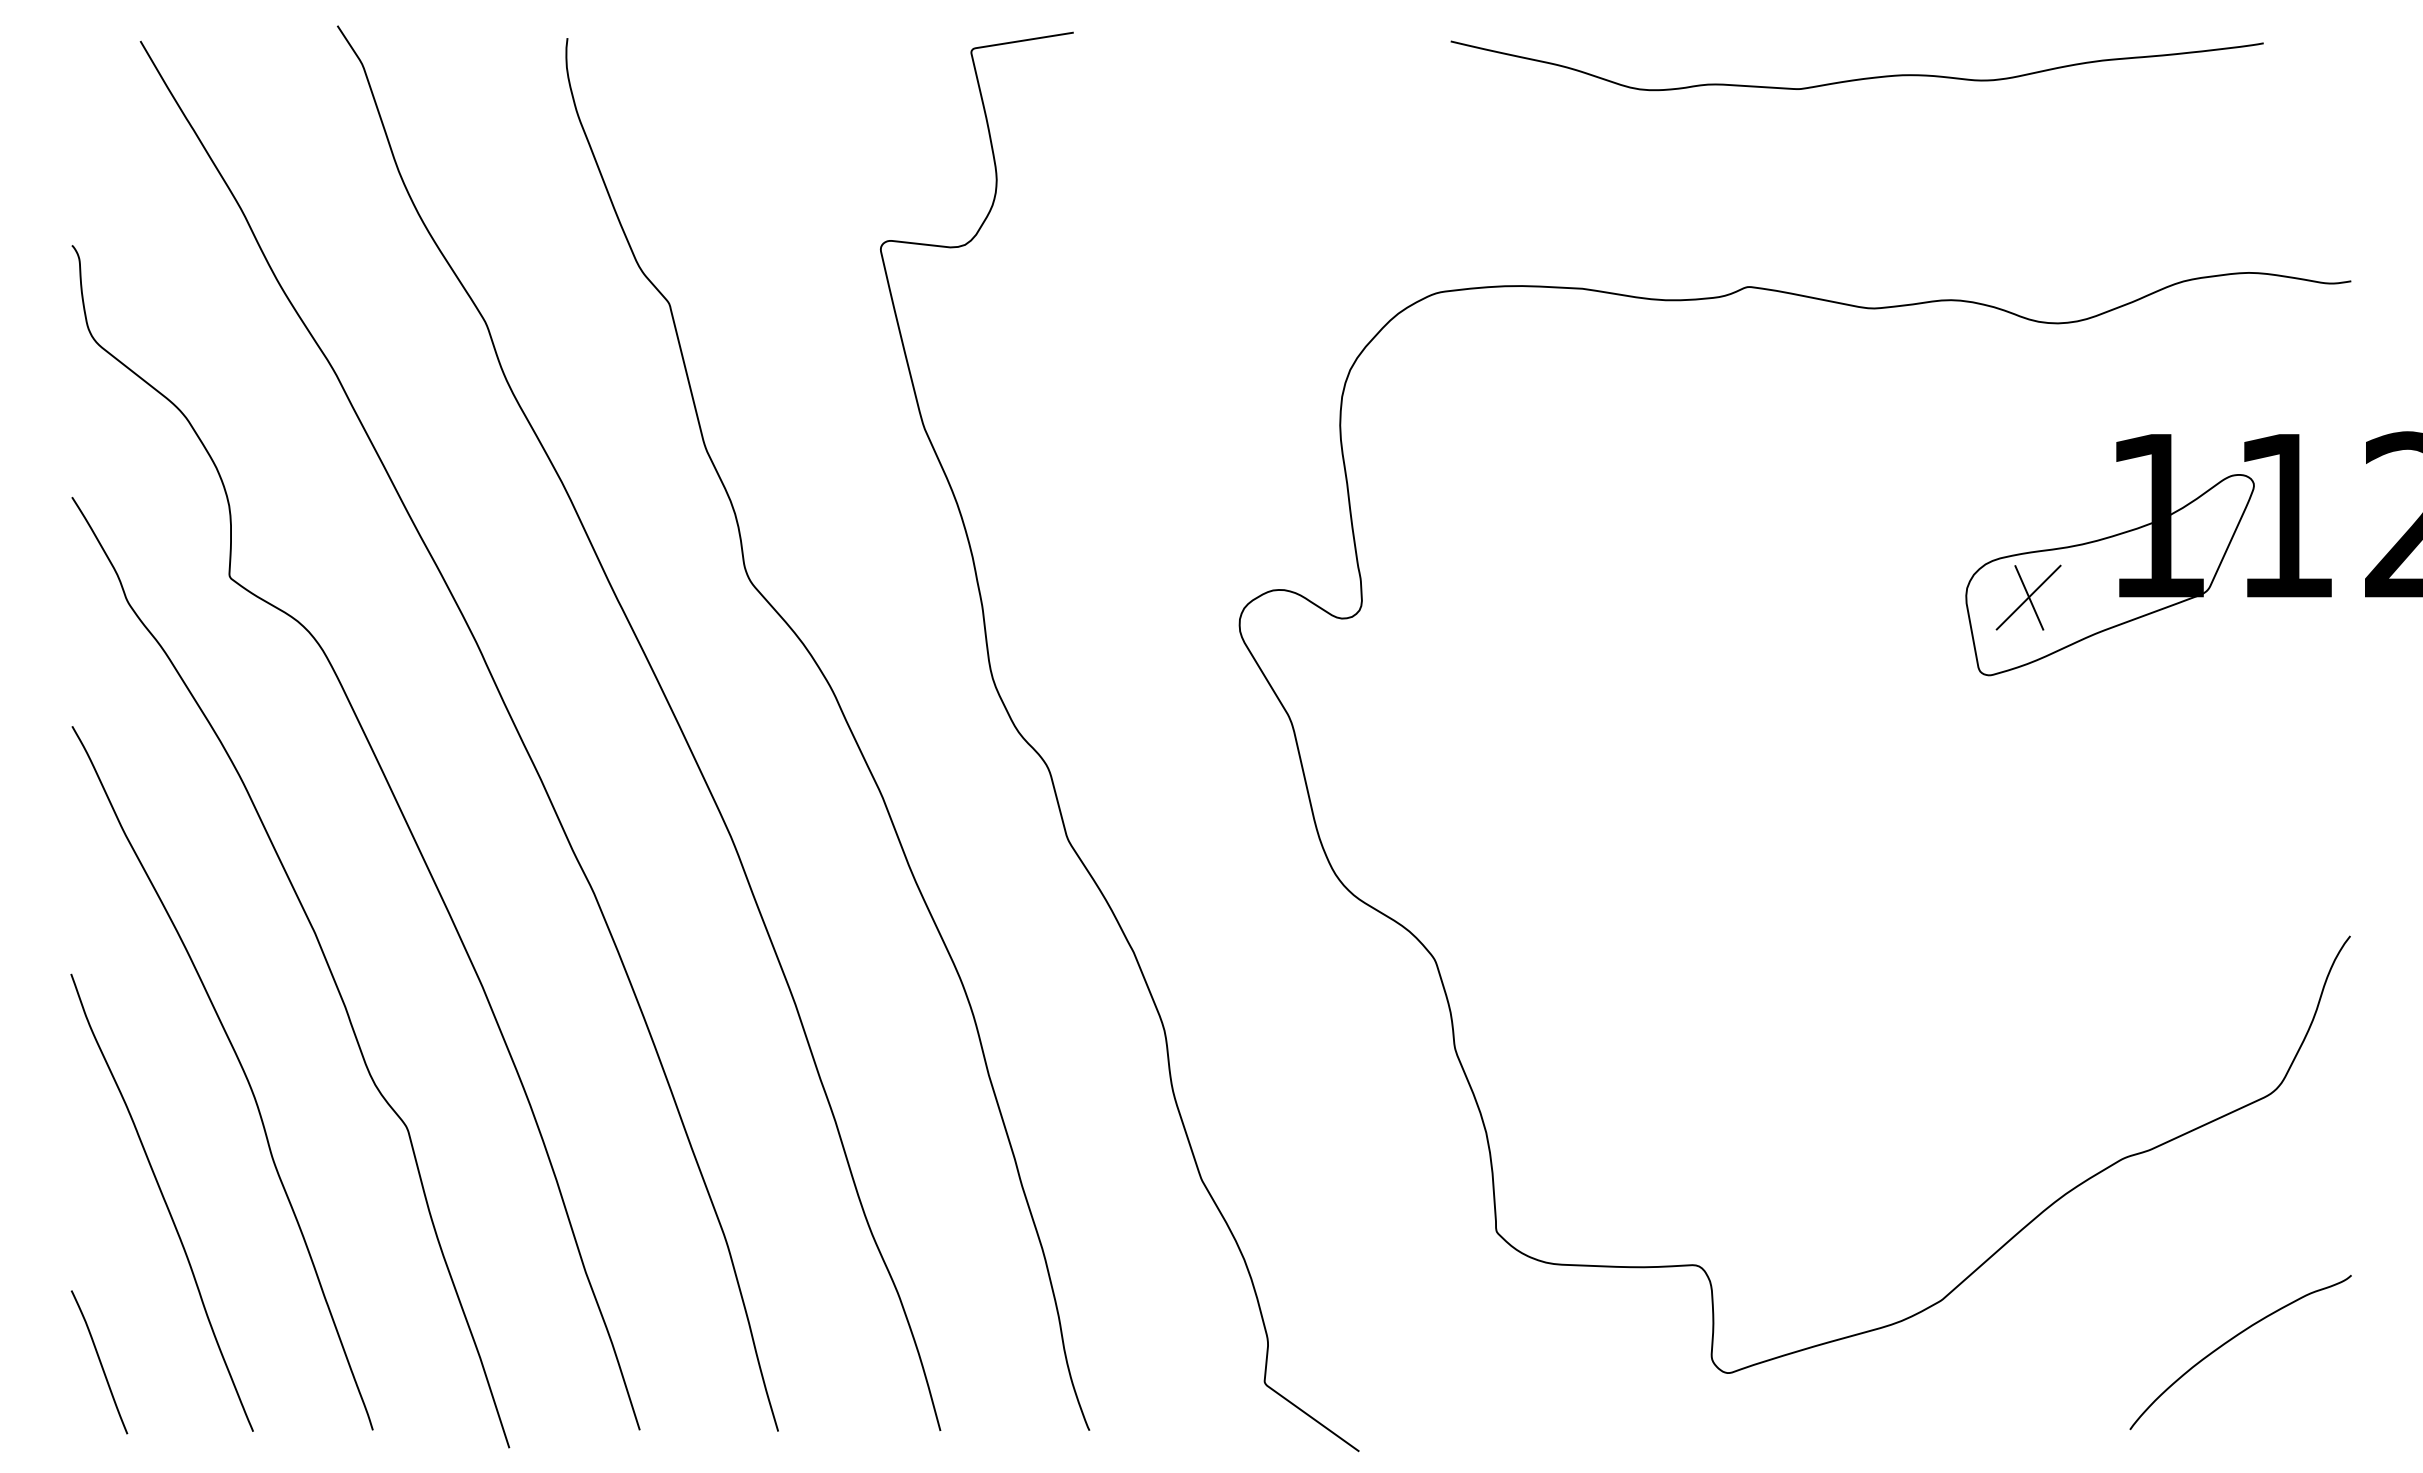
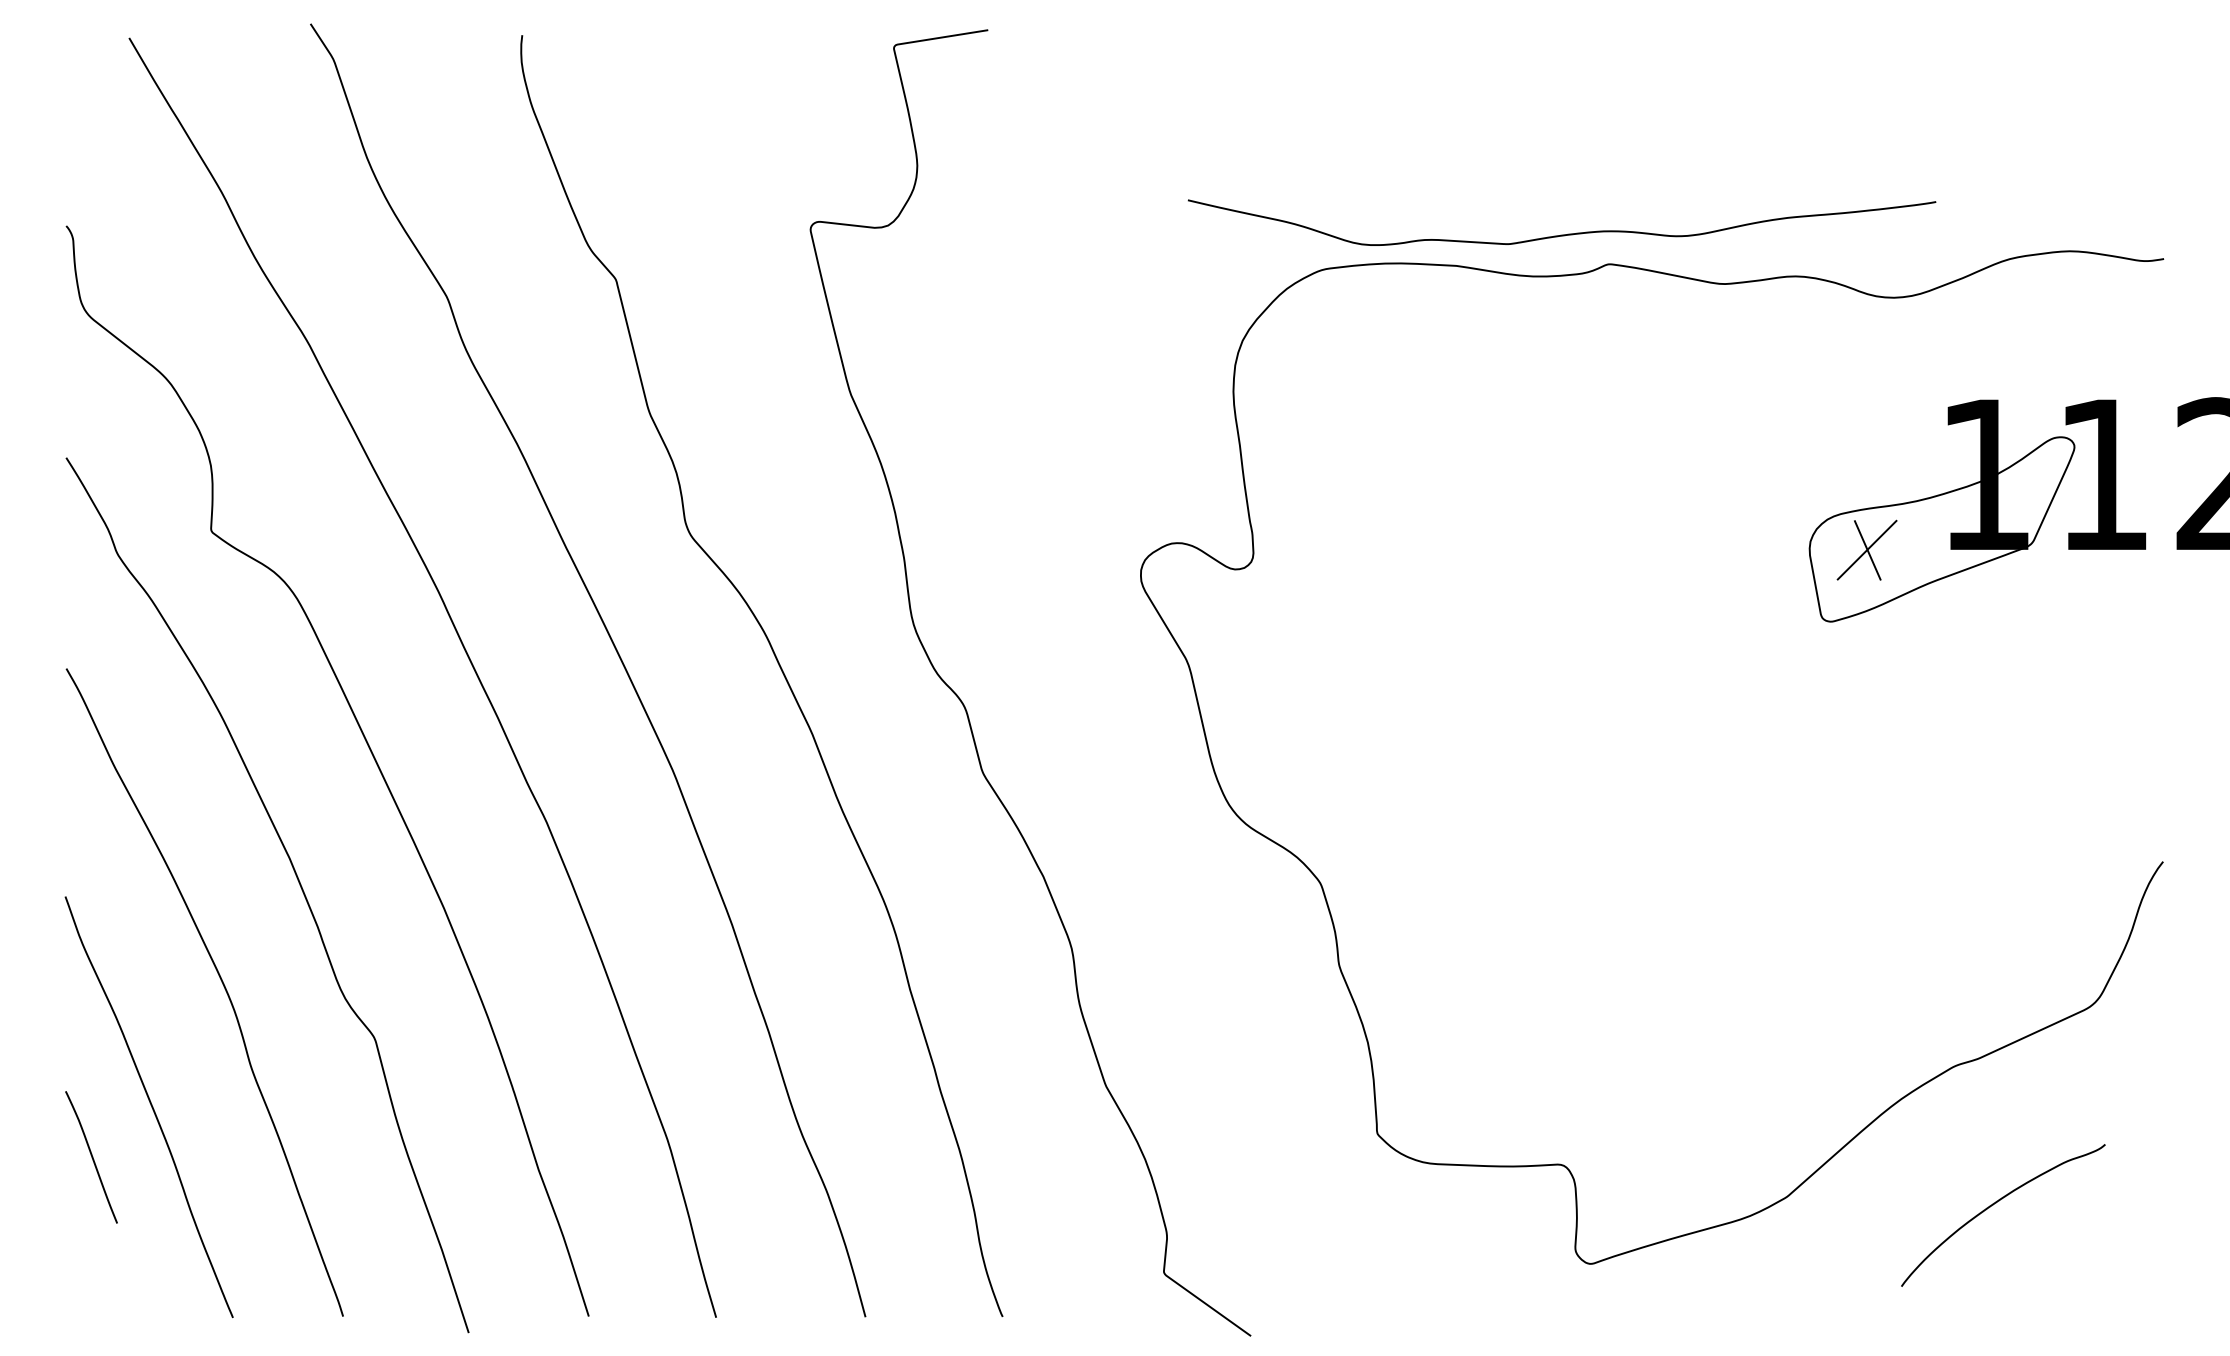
curve: (1857, 78) -> (1562, 234), moved
curve: (2231, 1340) -> (1994, 1204), moved
curve: (99, 1362) -> (91, 1157), moved

